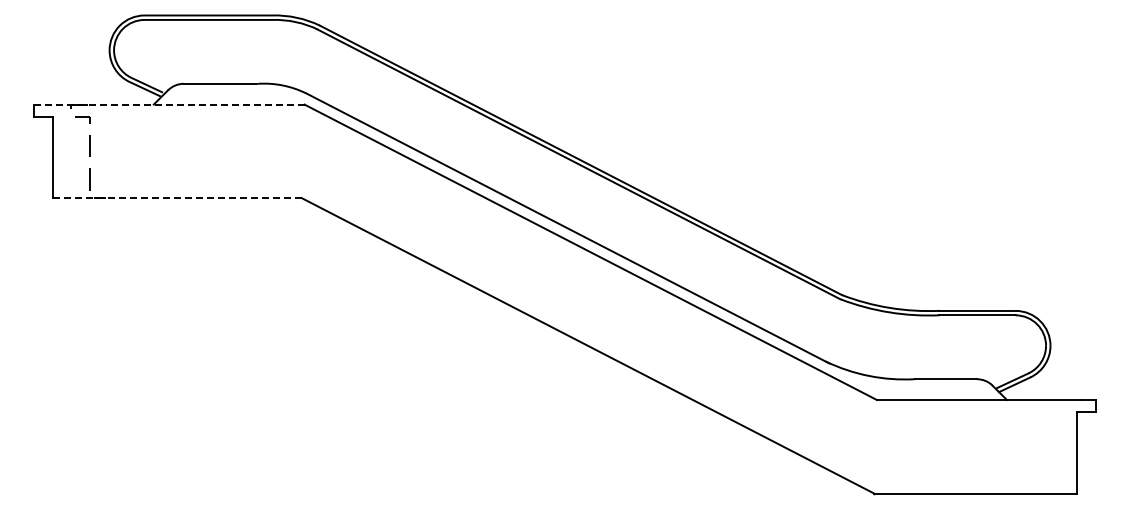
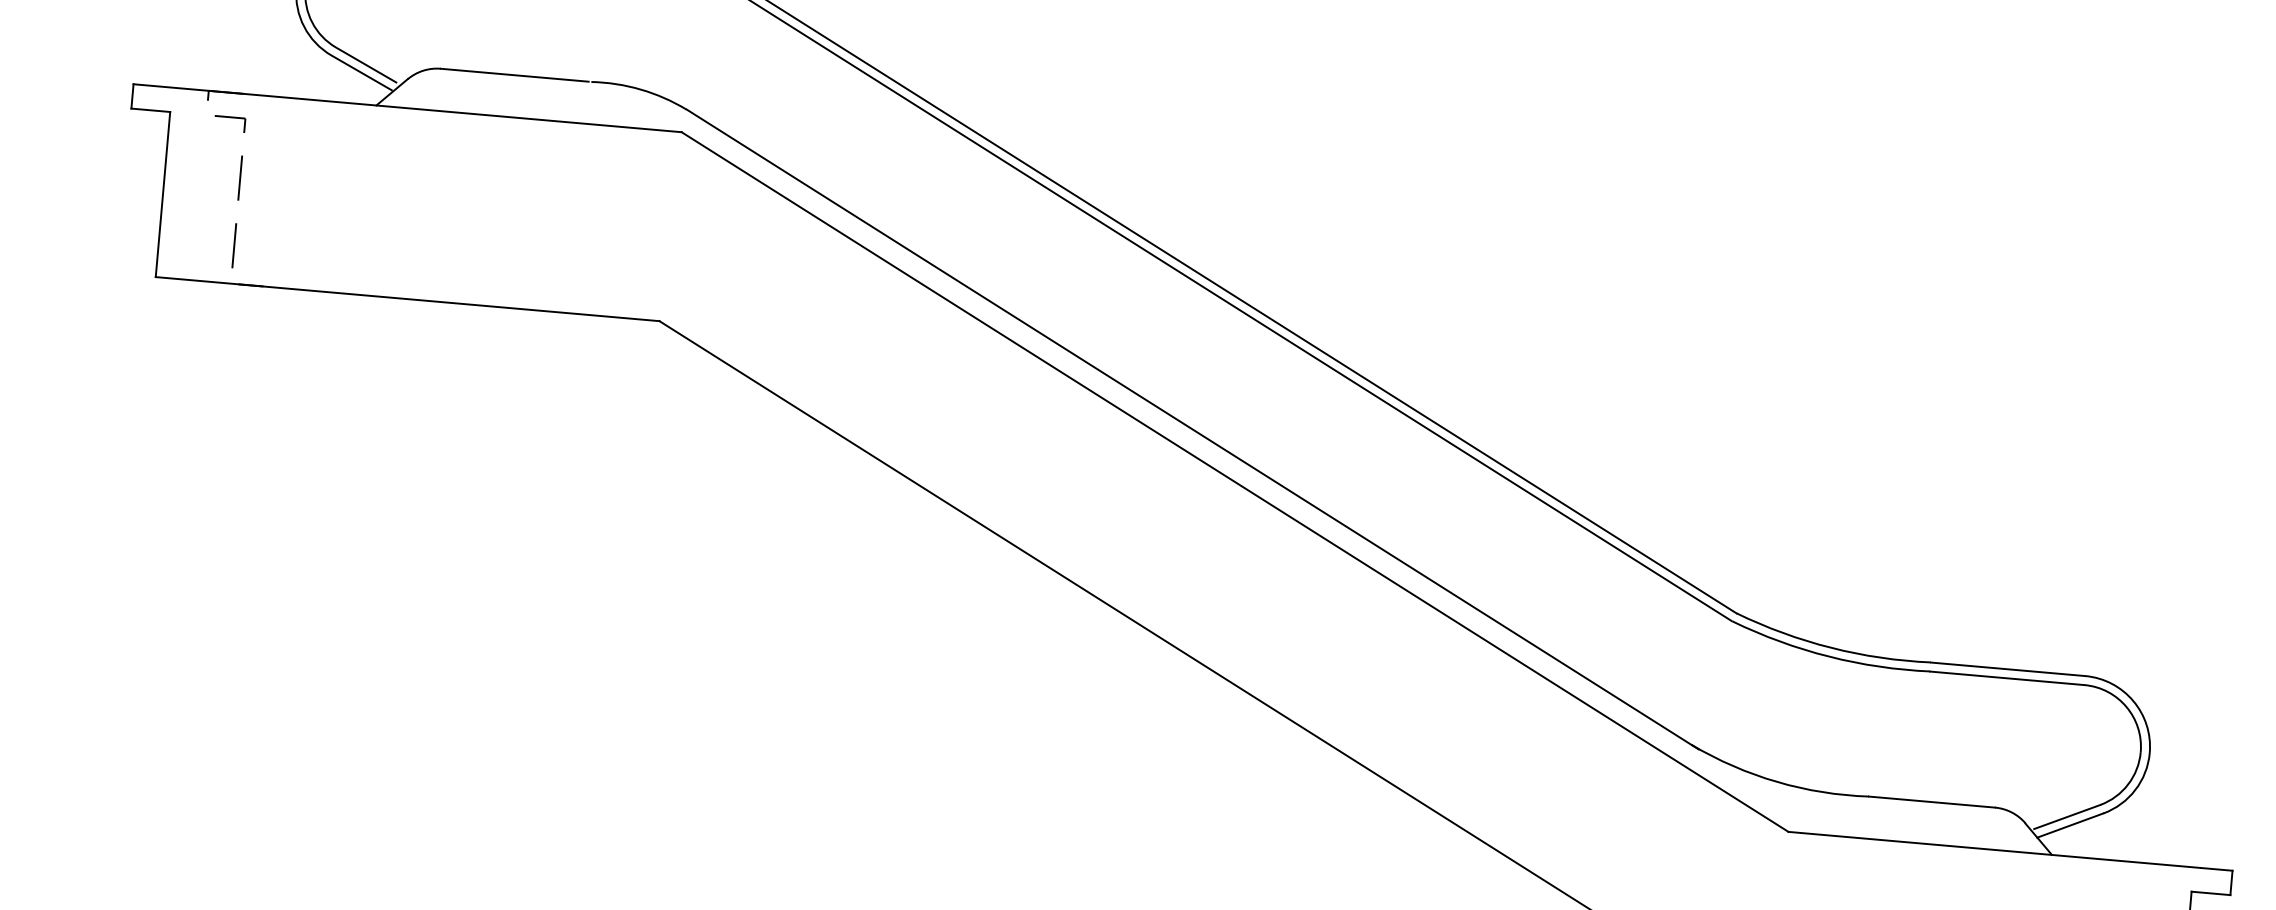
line: (168, 104) -> (406, 107), dashed -> solid
line: (177, 198) -> (407, 299), dashed -> solid

